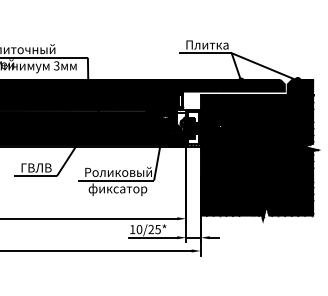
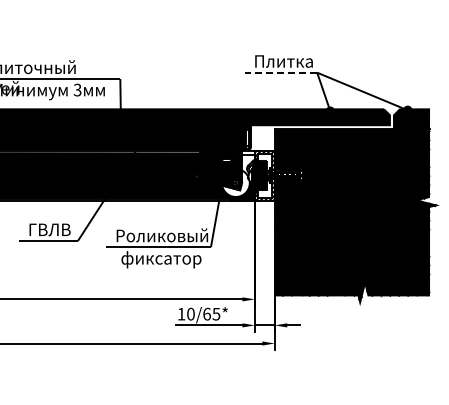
line: (204, 53) -> (280, 72), solid -> dashed
fill: (172, 134) -> (235, 183), removed
text: (150, 229) -> (206, 313), 10/25* -> 10/65*

